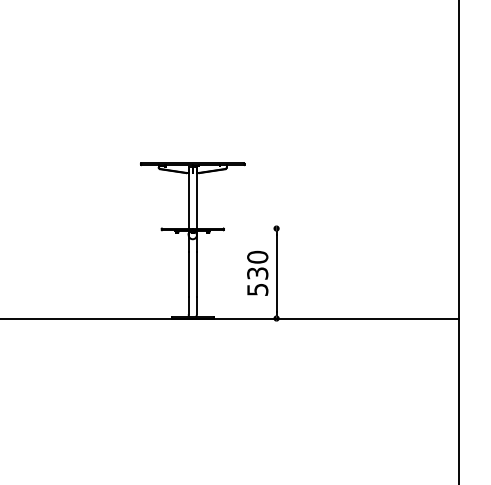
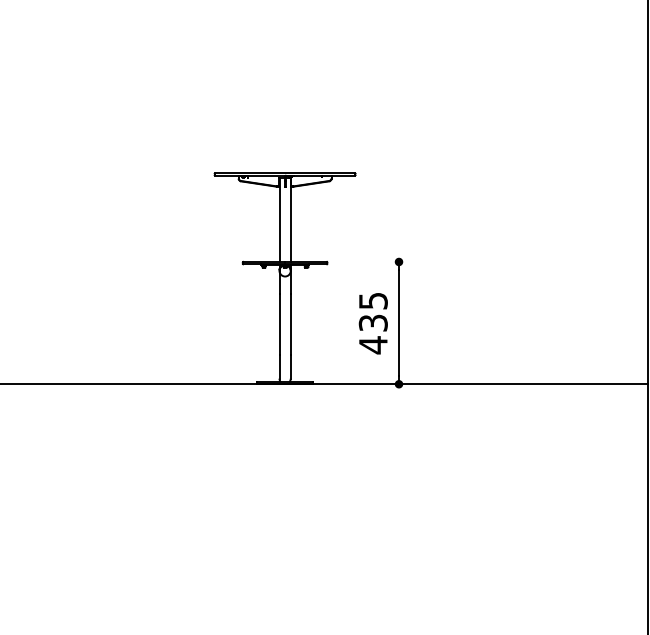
text: (257, 273) -> (373, 323), 530 -> 435

